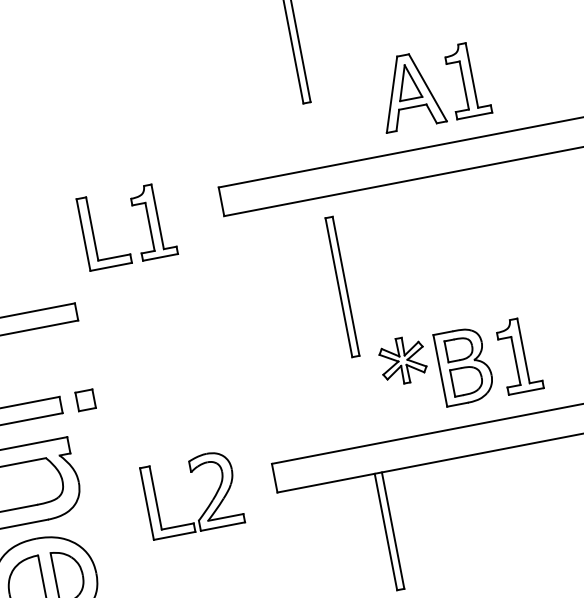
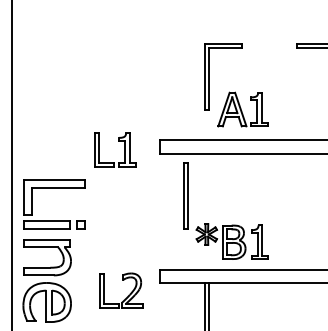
part: (431, 86) -> (242, 109), moved
part: (439, 333) -> (225, 225), moved
part: (208, 504) -> (127, 296), moved

